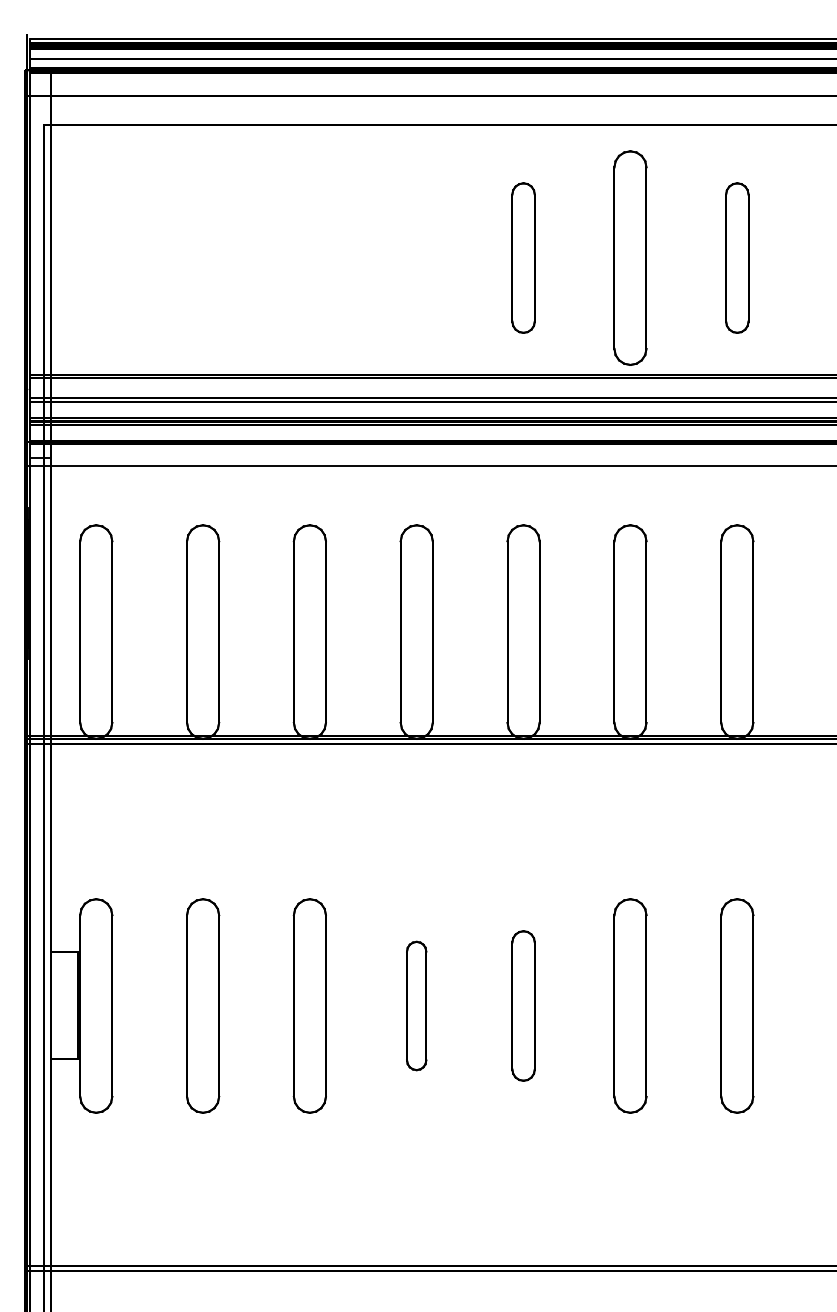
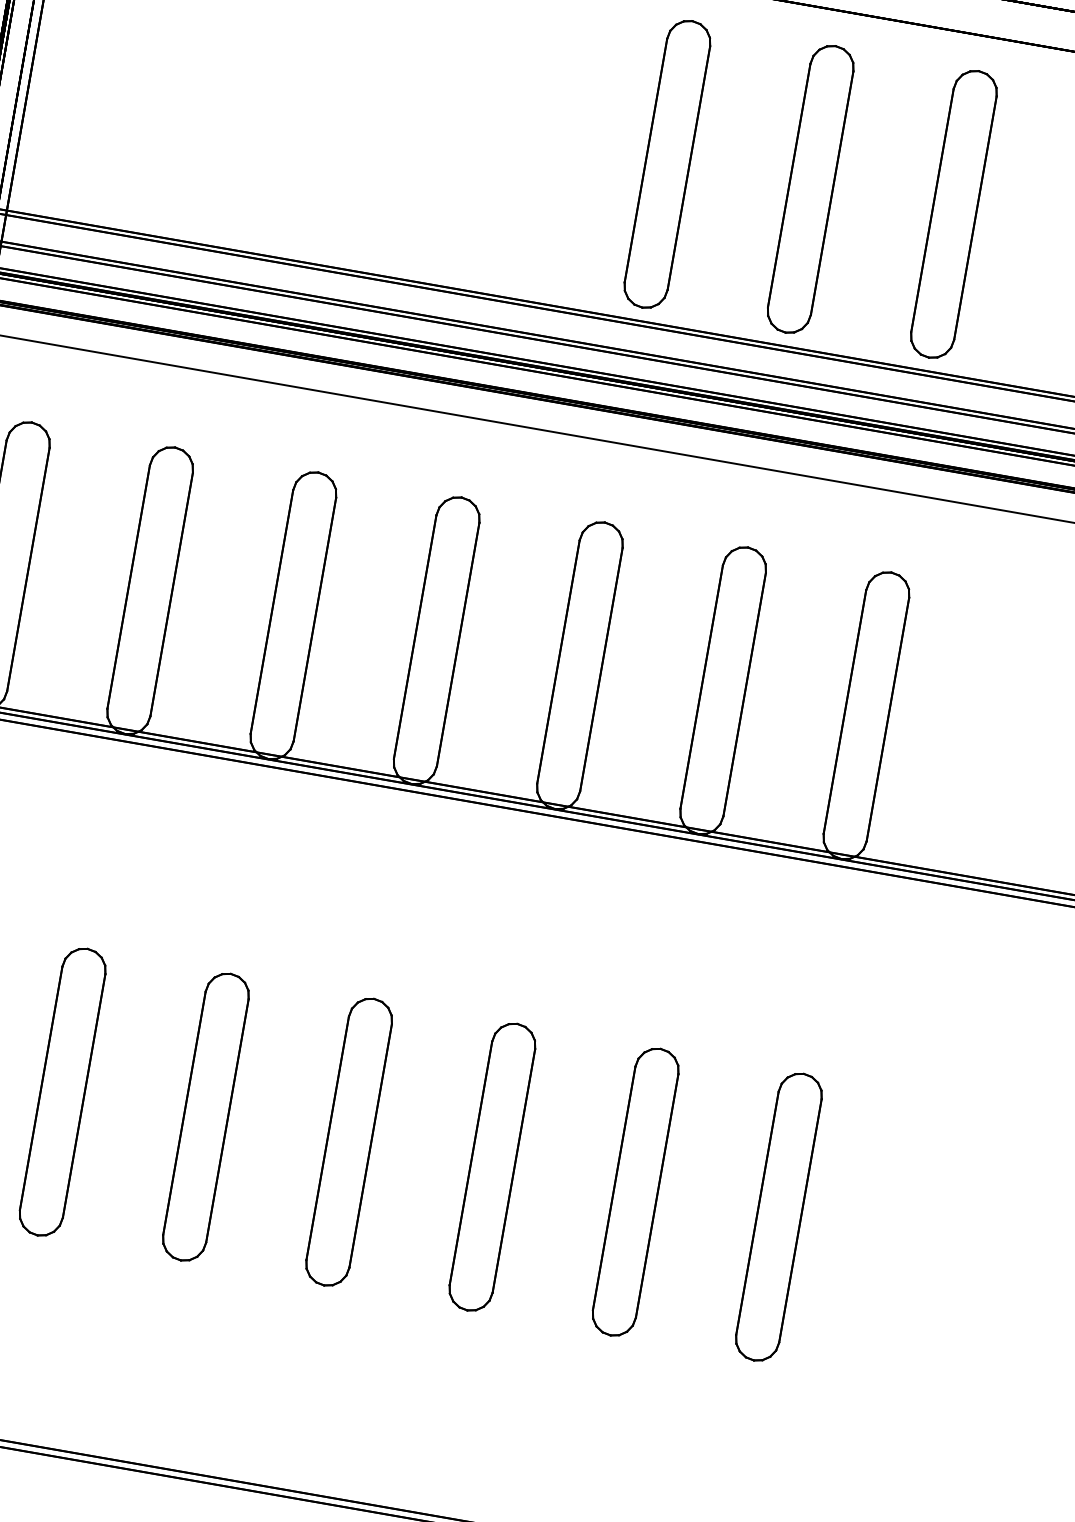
part: (523, 257) -> (667, 163), size x1.43
part: (737, 257) -> (954, 213), size x1.43
part: (416, 1005) -> (348, 1141), size x1.67
part: (523, 1005) -> (492, 1166), size x1.43

